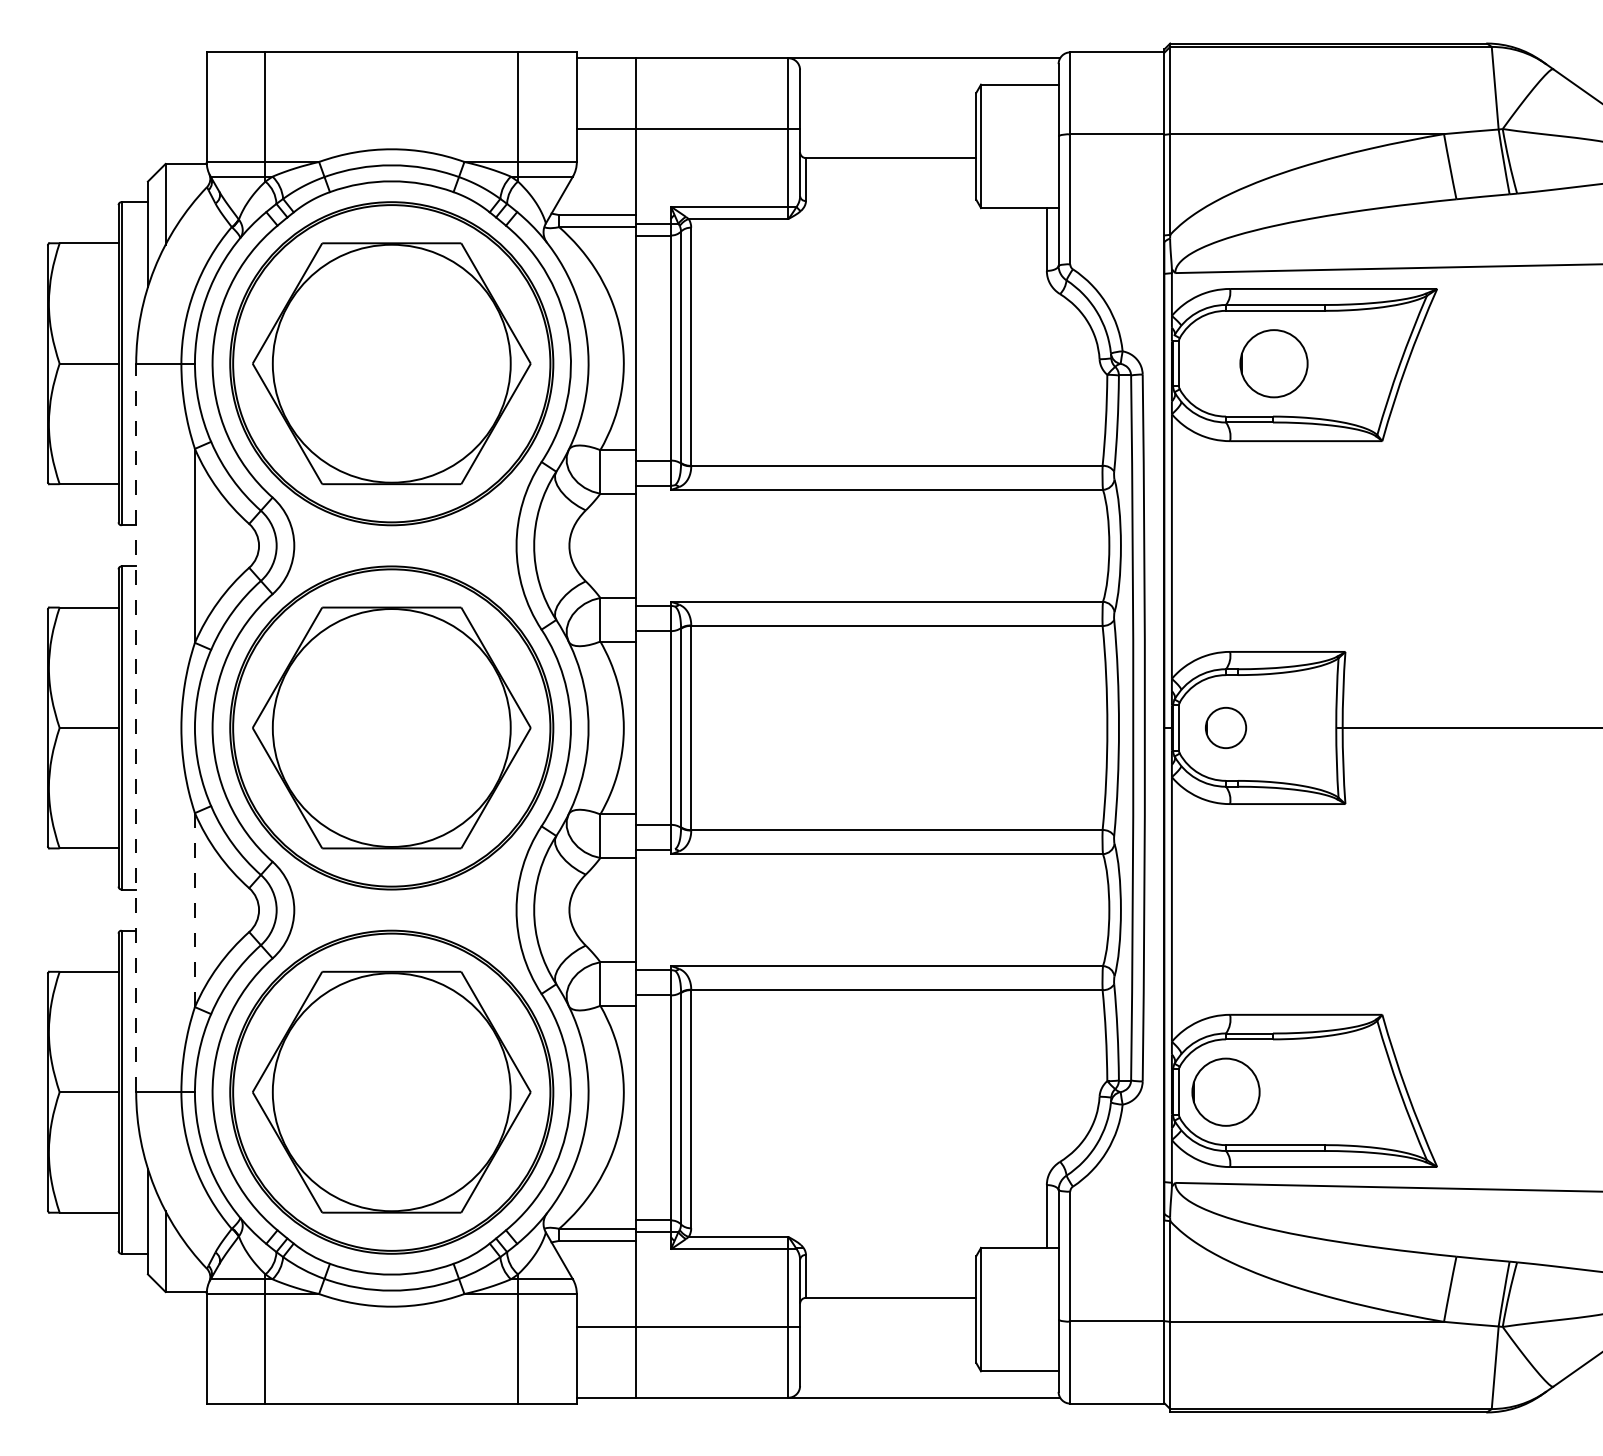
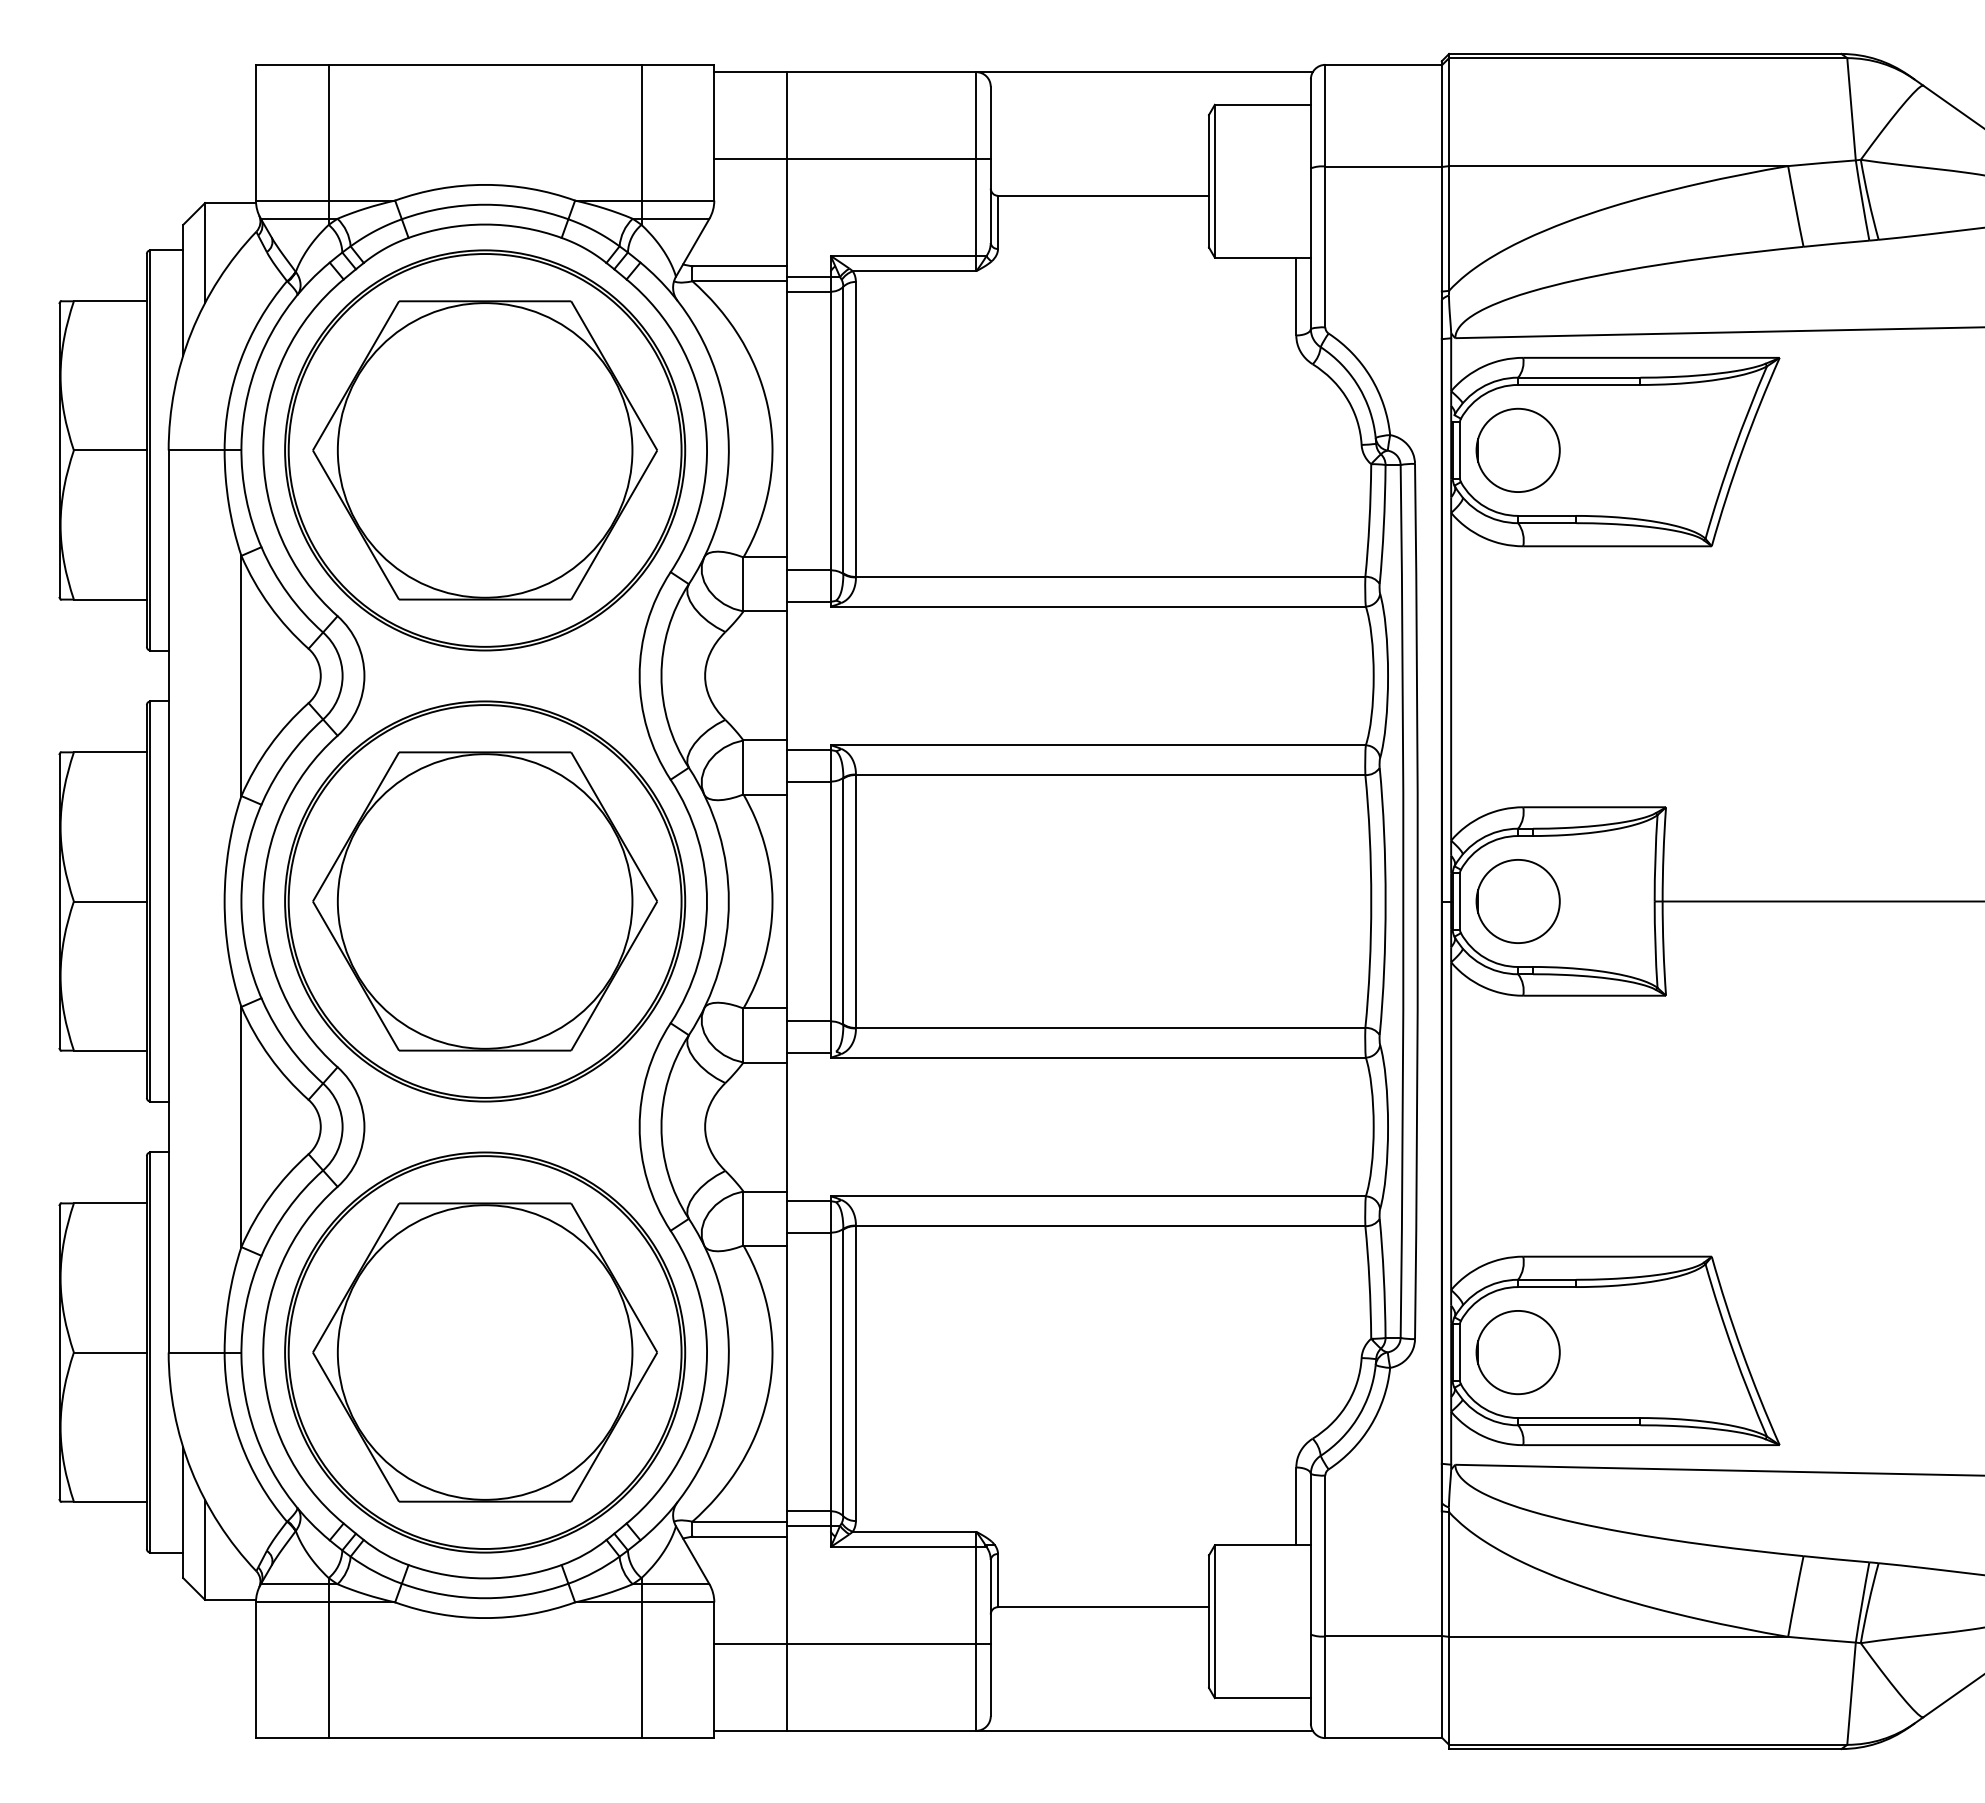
circle: (1273, 363) -> (1517, 450), moved
line: (136, 727) -> (169, 900), dashed -> solid
circle: (1225, 727) -> (1517, 900), size x1.67
line: (194, 910) -> (240, 1127), dashed -> solid

